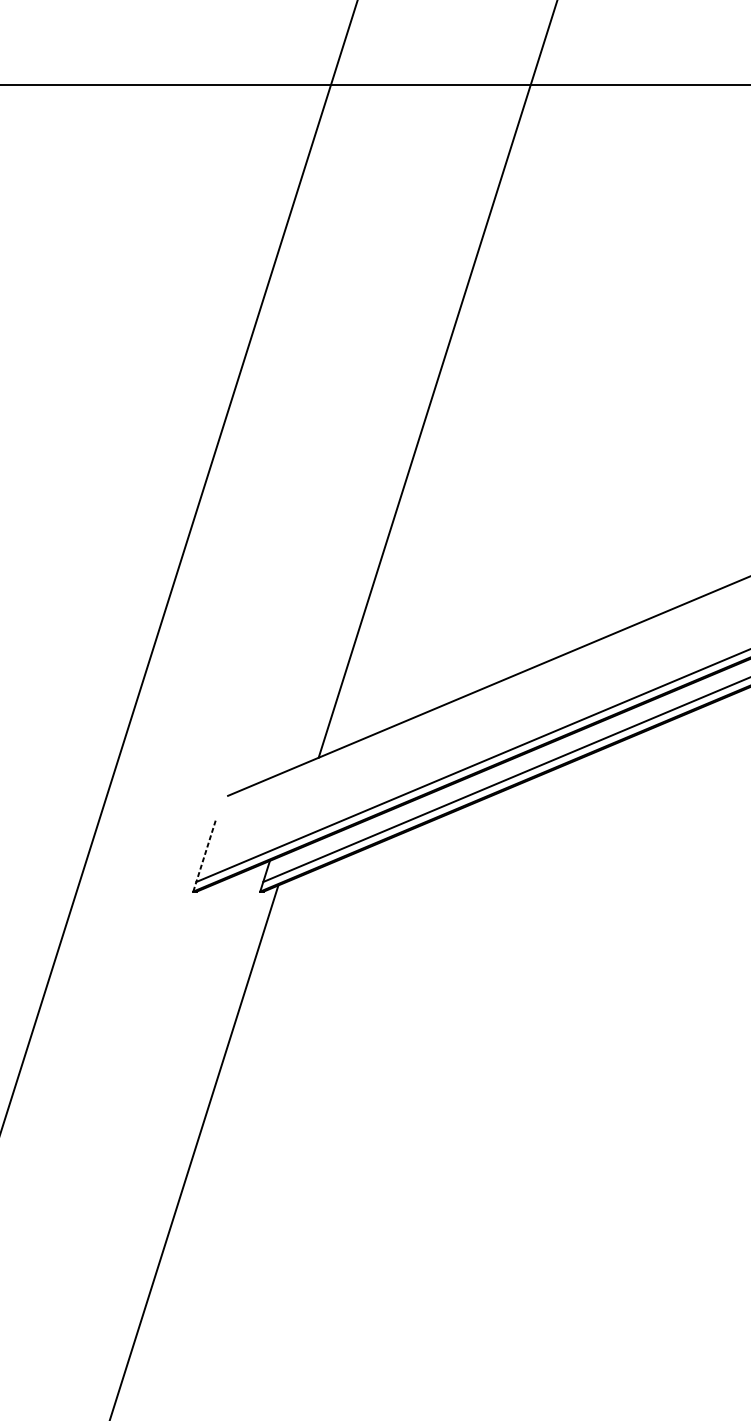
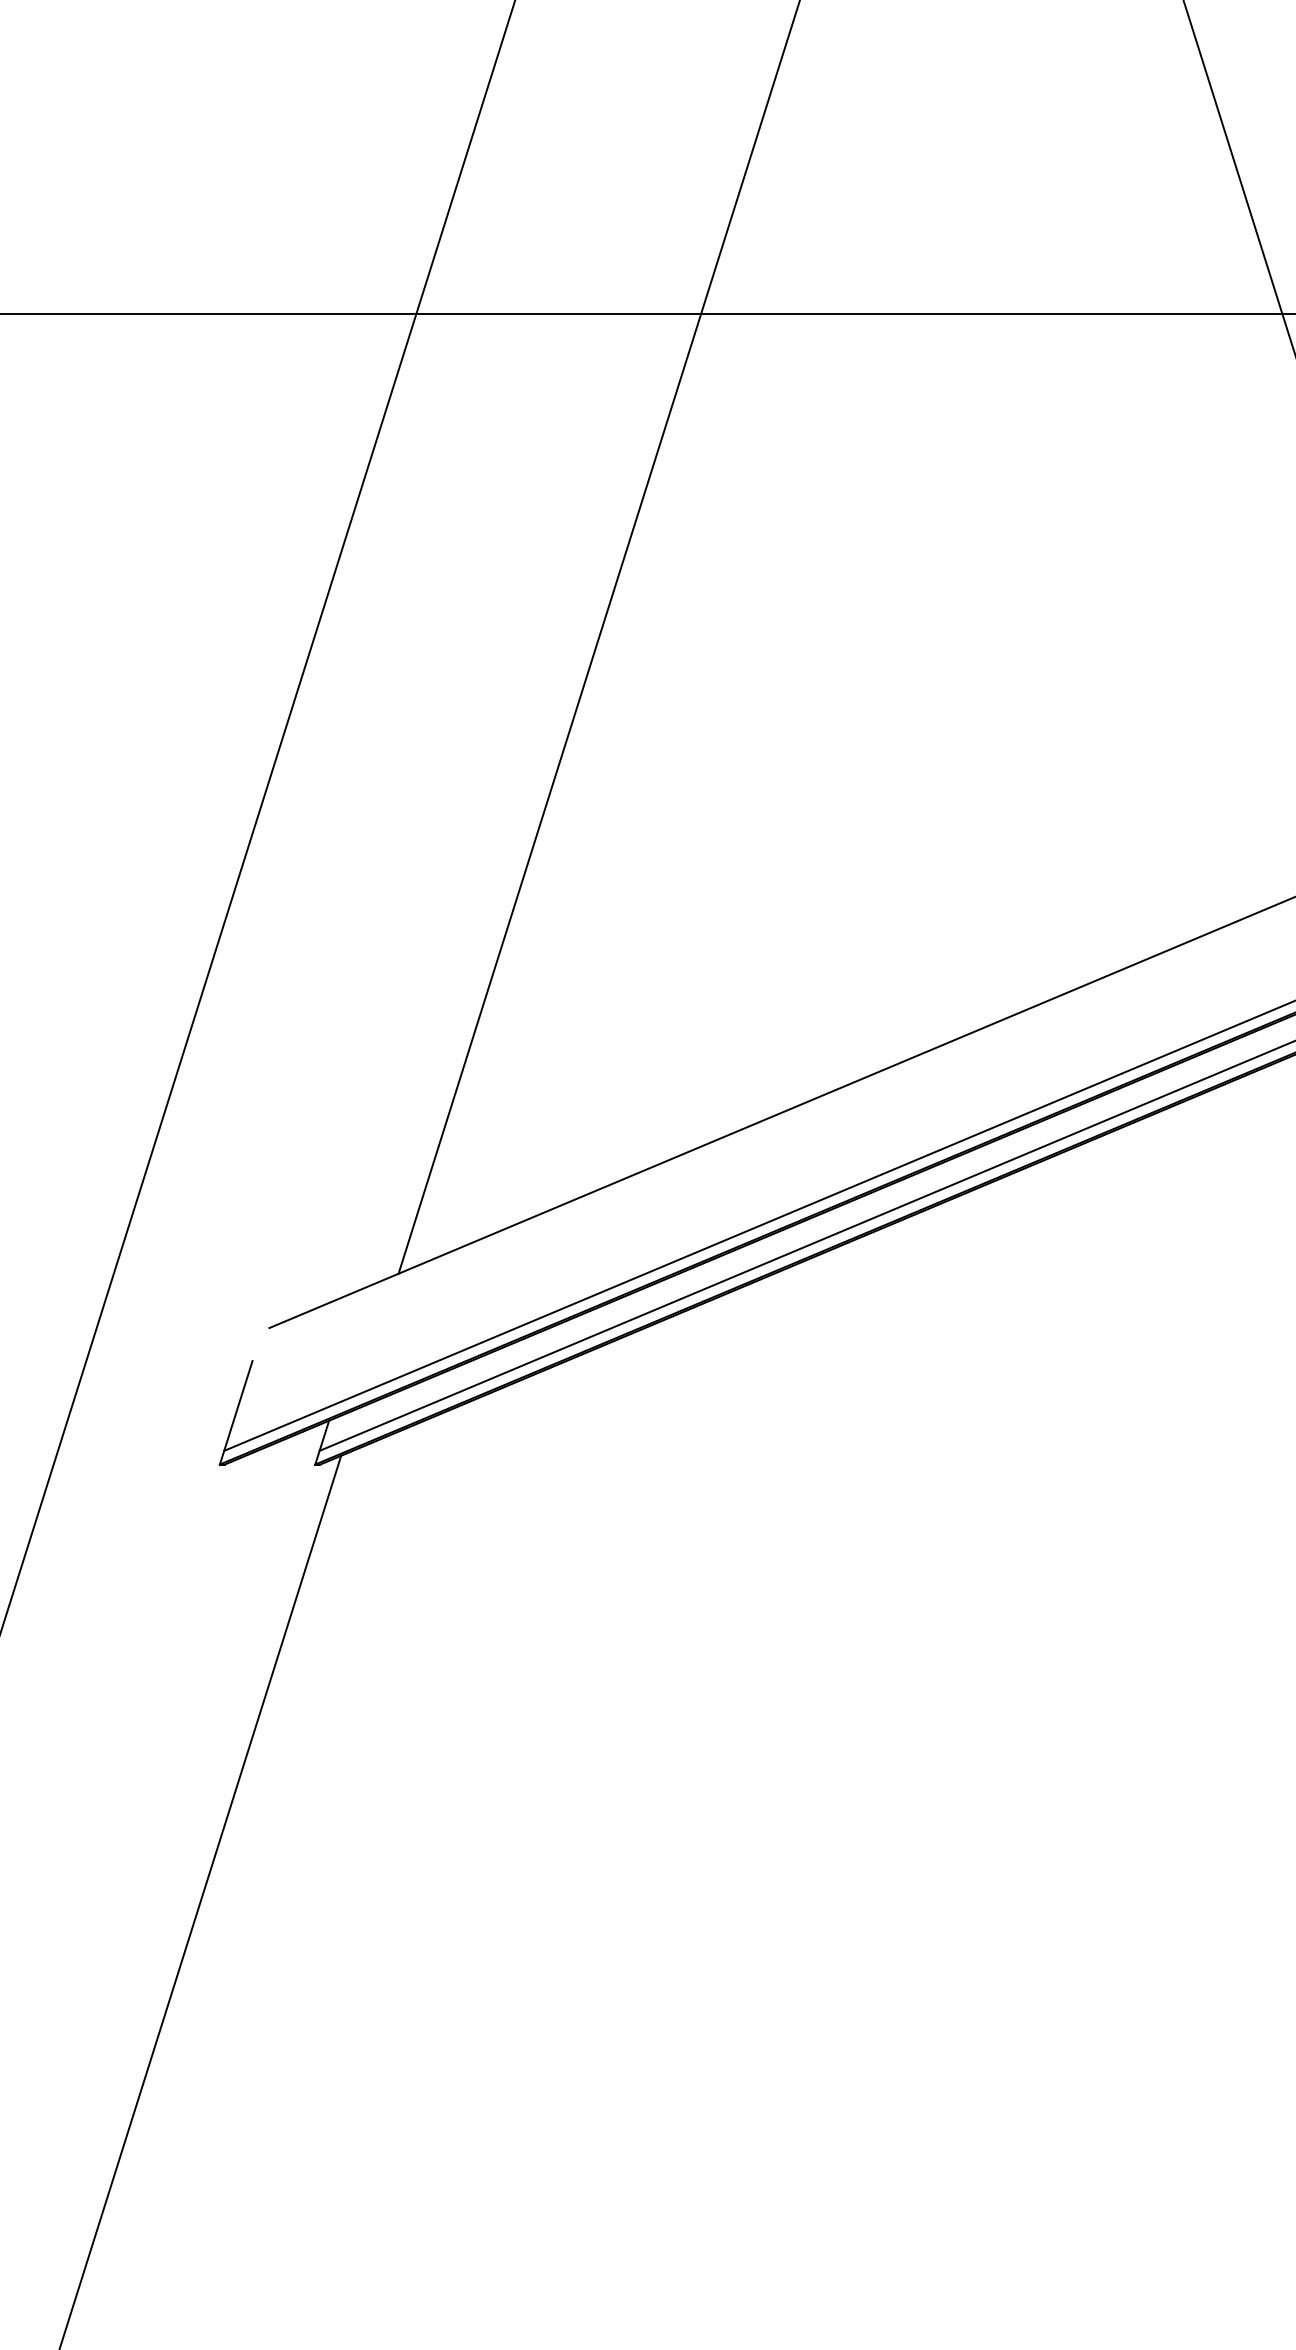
line: (204, 855) -> (236, 1412), dashed -> solid

